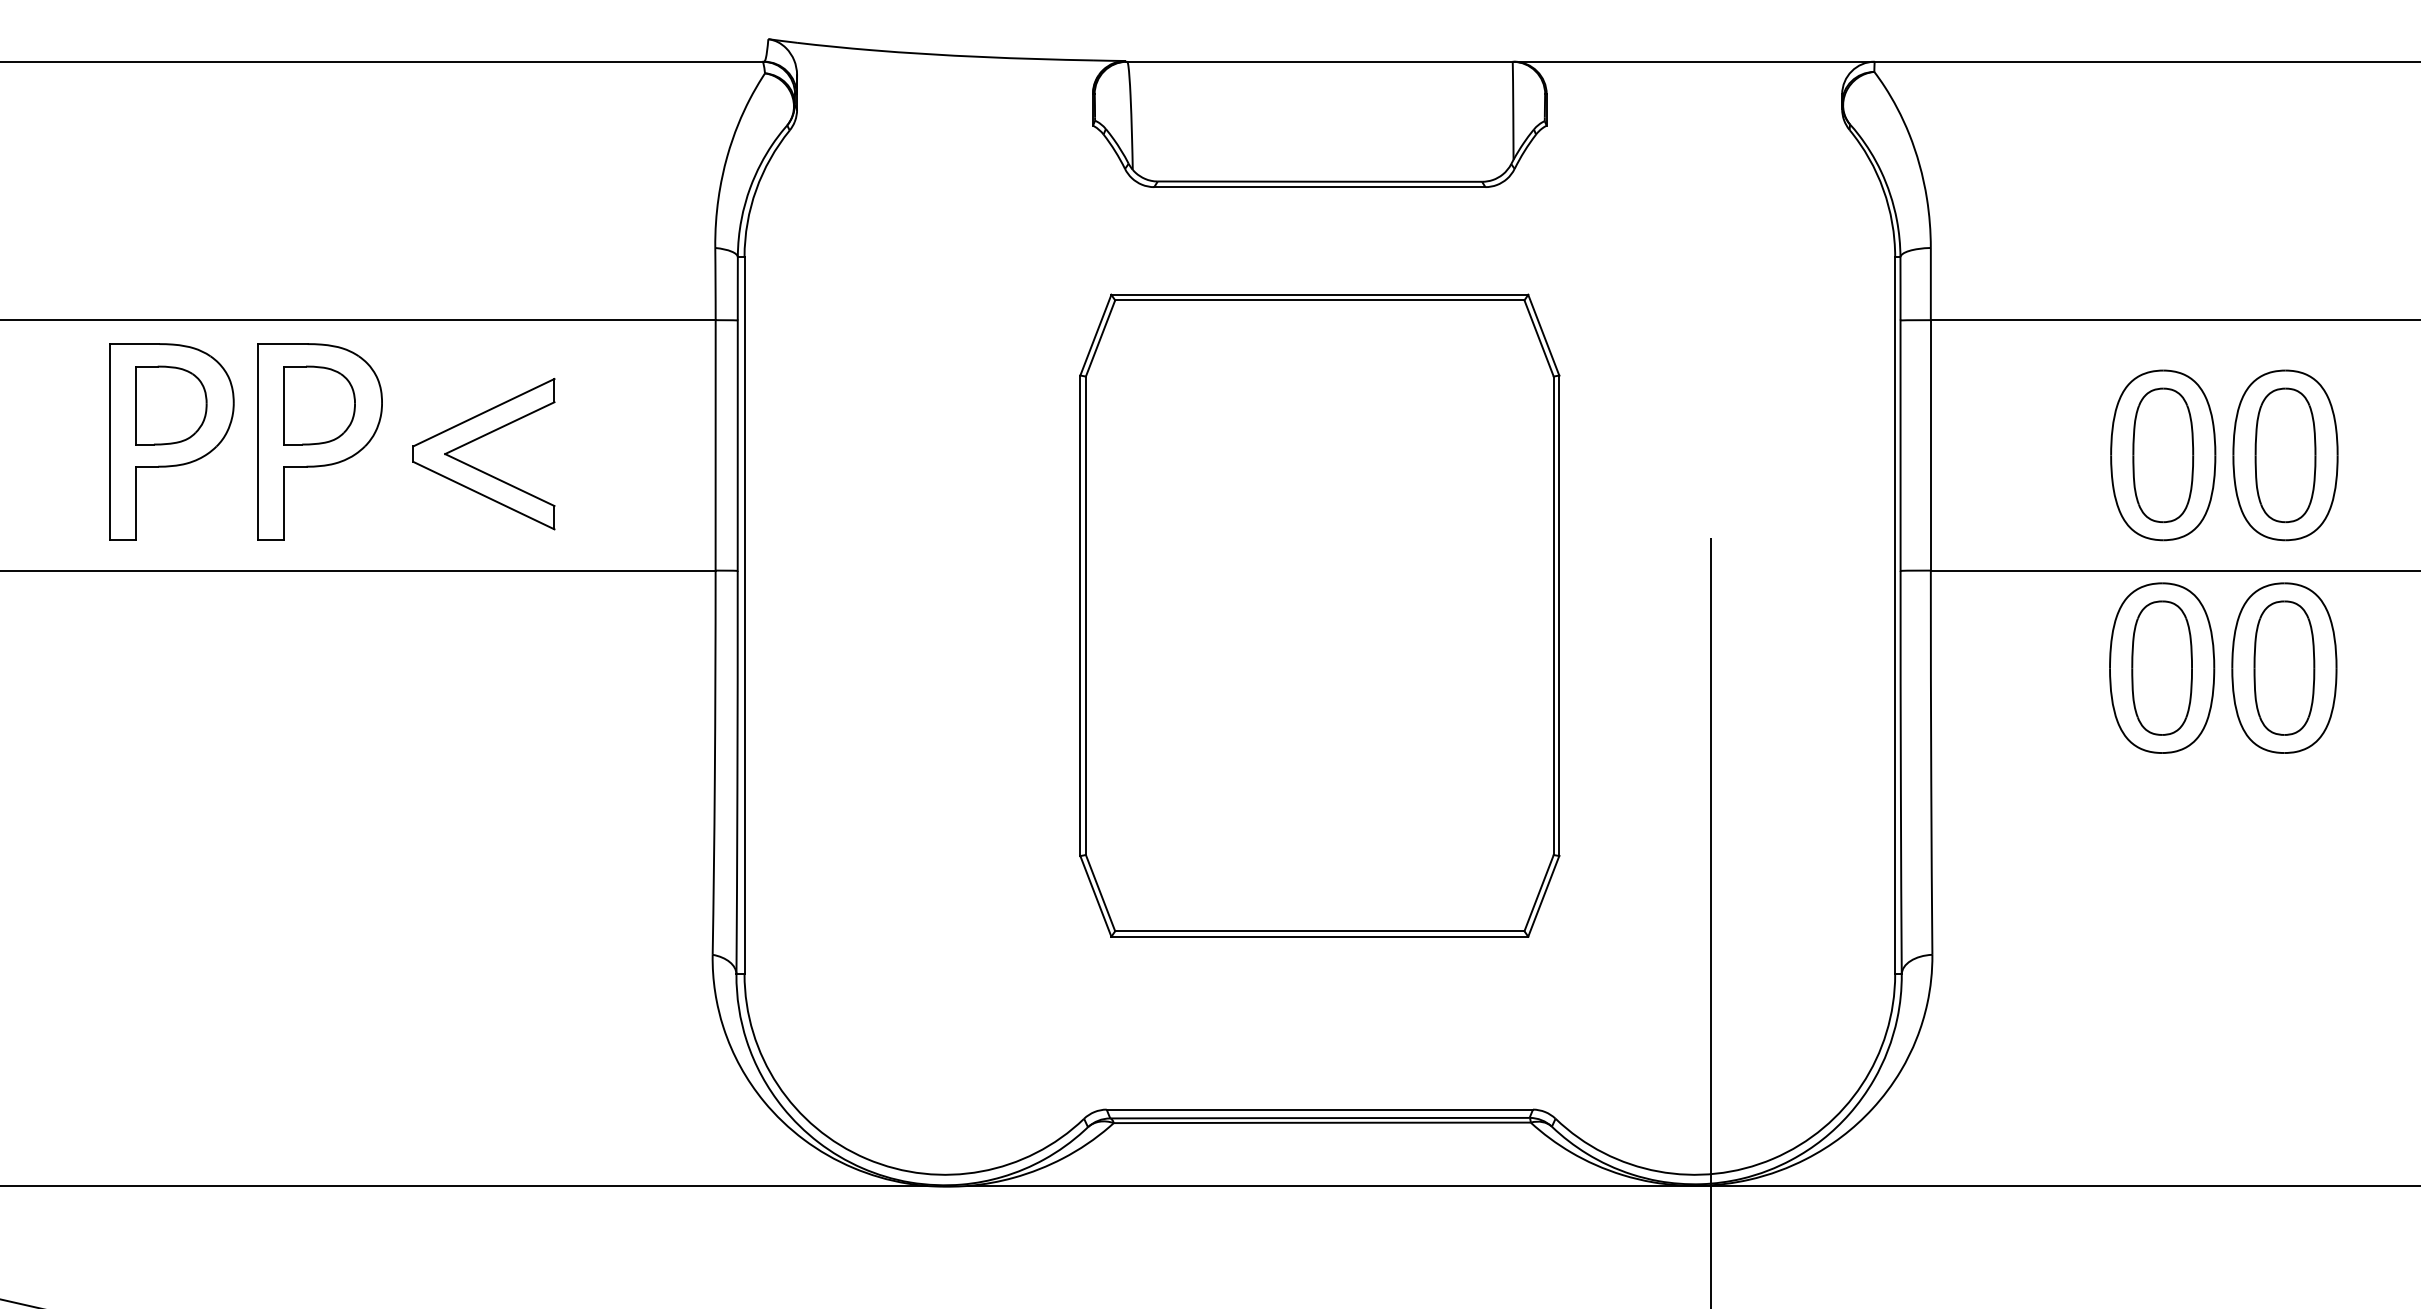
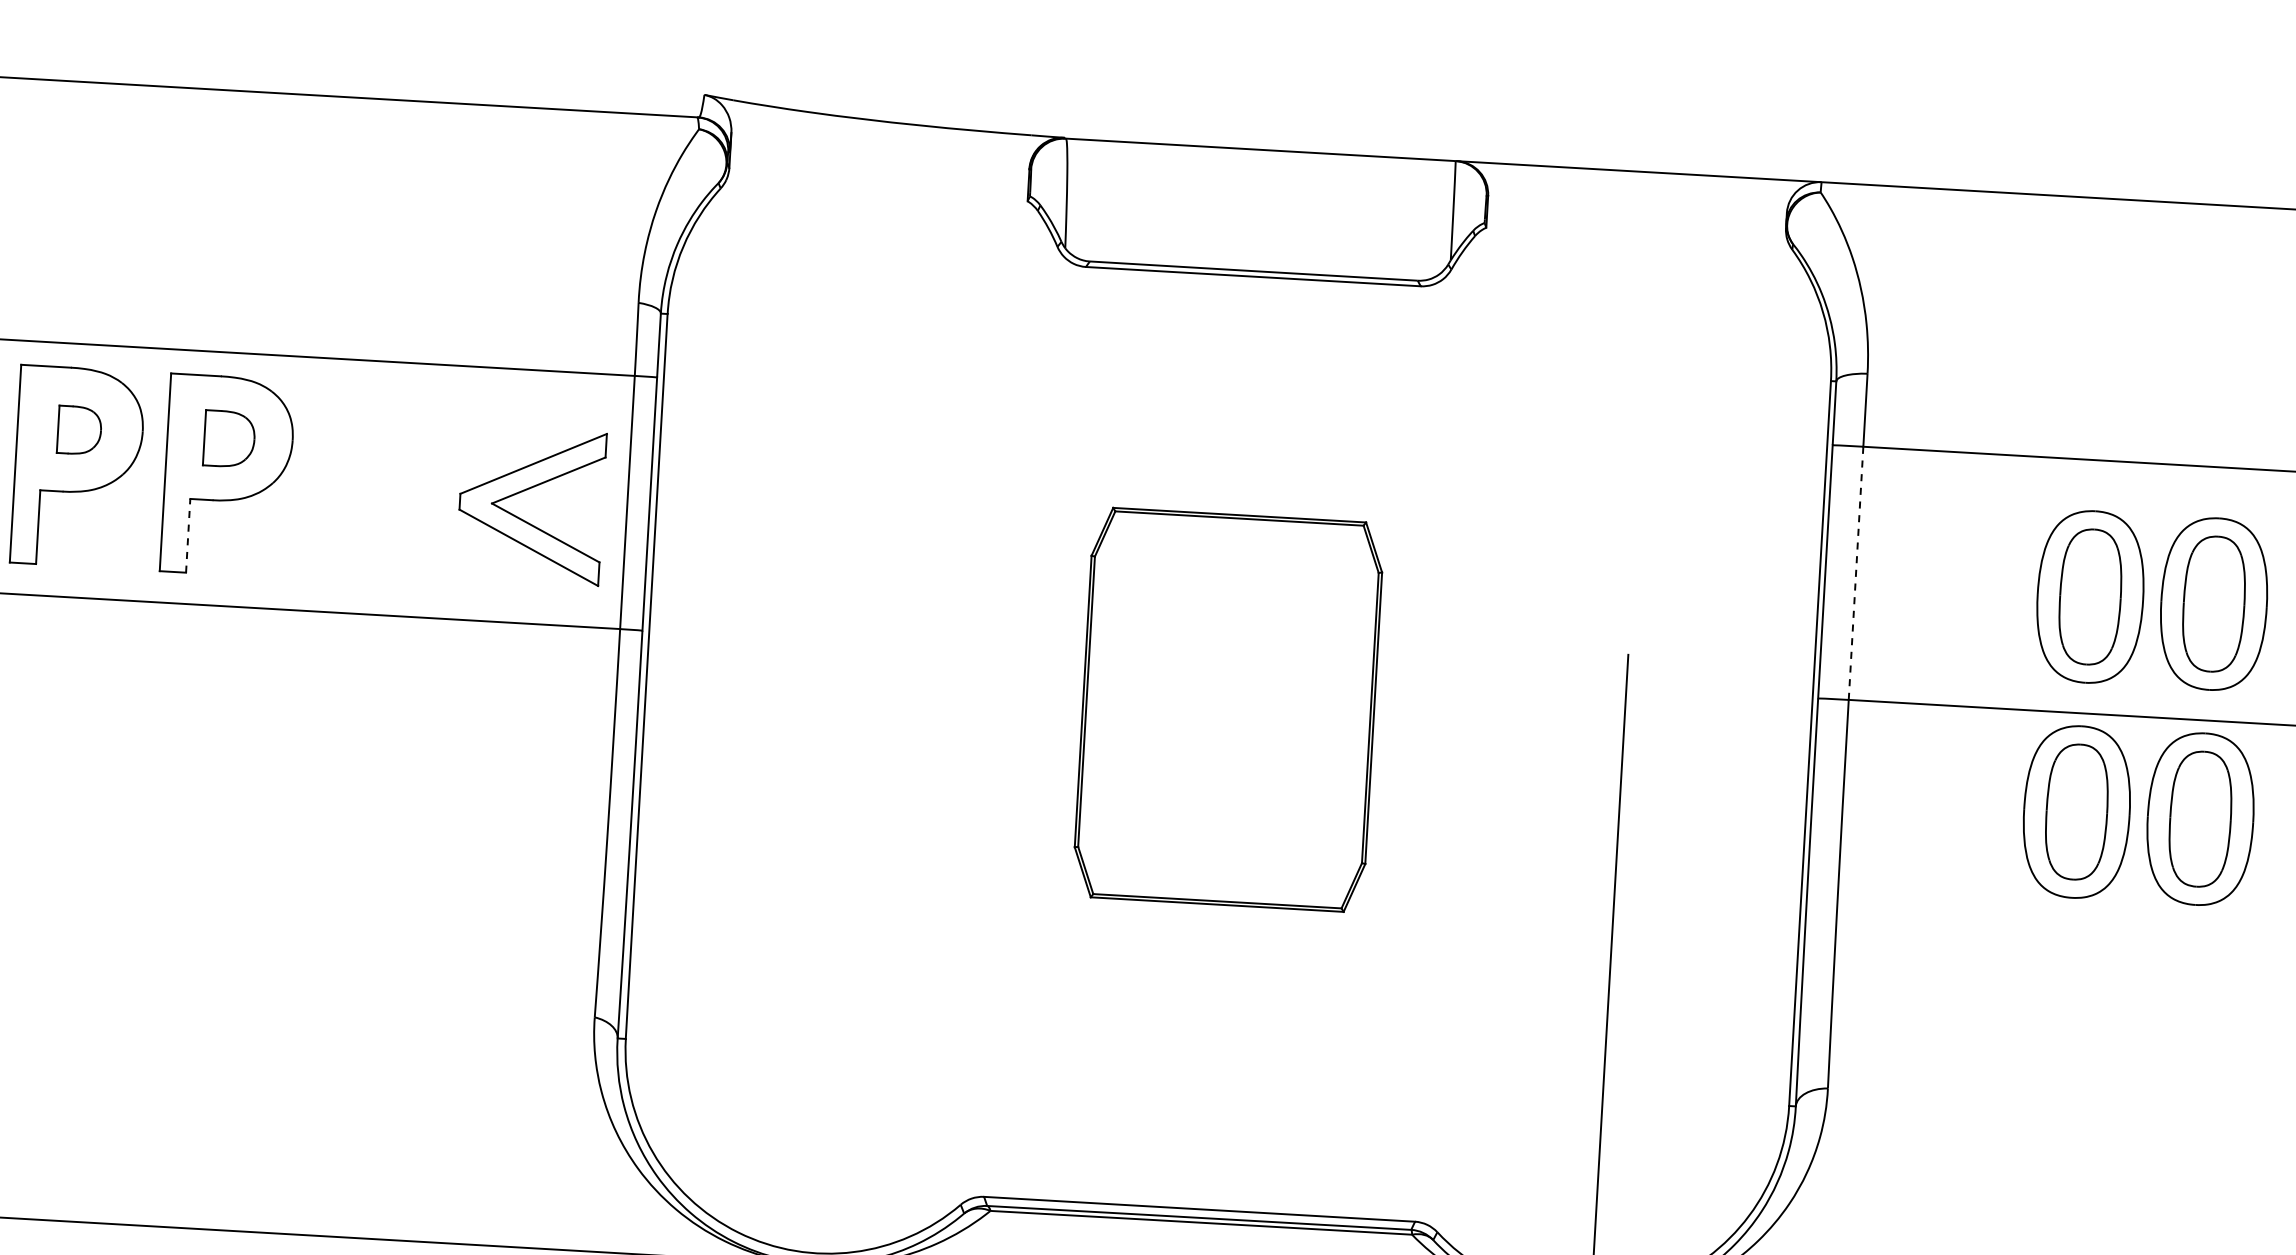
part: (171, 405) -> (79, 430), size x0.6
part: (319, 405) -> (229, 439), size x0.7
line: (1930, 444) -> (1855, 572), solid -> dashed
part: (476, 467) -> (522, 518), moved
line: (284, 502) -> (188, 535), solid -> dashed
part: (1319, 615) -> (1228, 709), size x0.6

